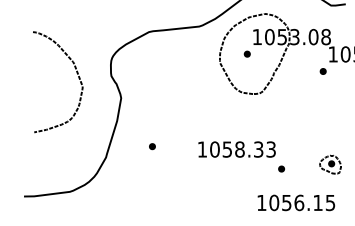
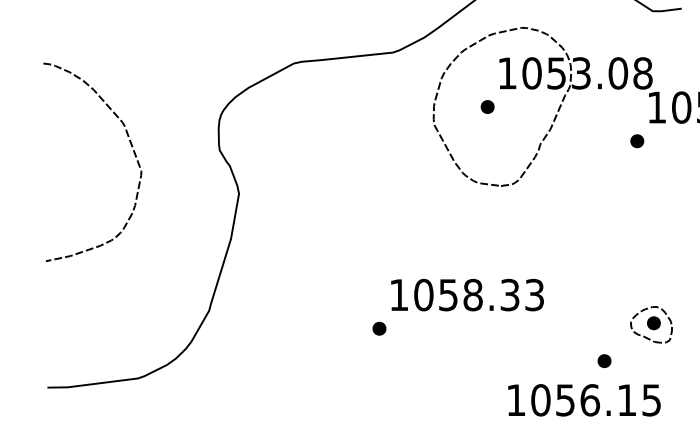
curve: (76, 73) -> (129, 145), moved
part: (152, 146) -> (379, 328), moved
part: (281, 168) -> (604, 360), moved

